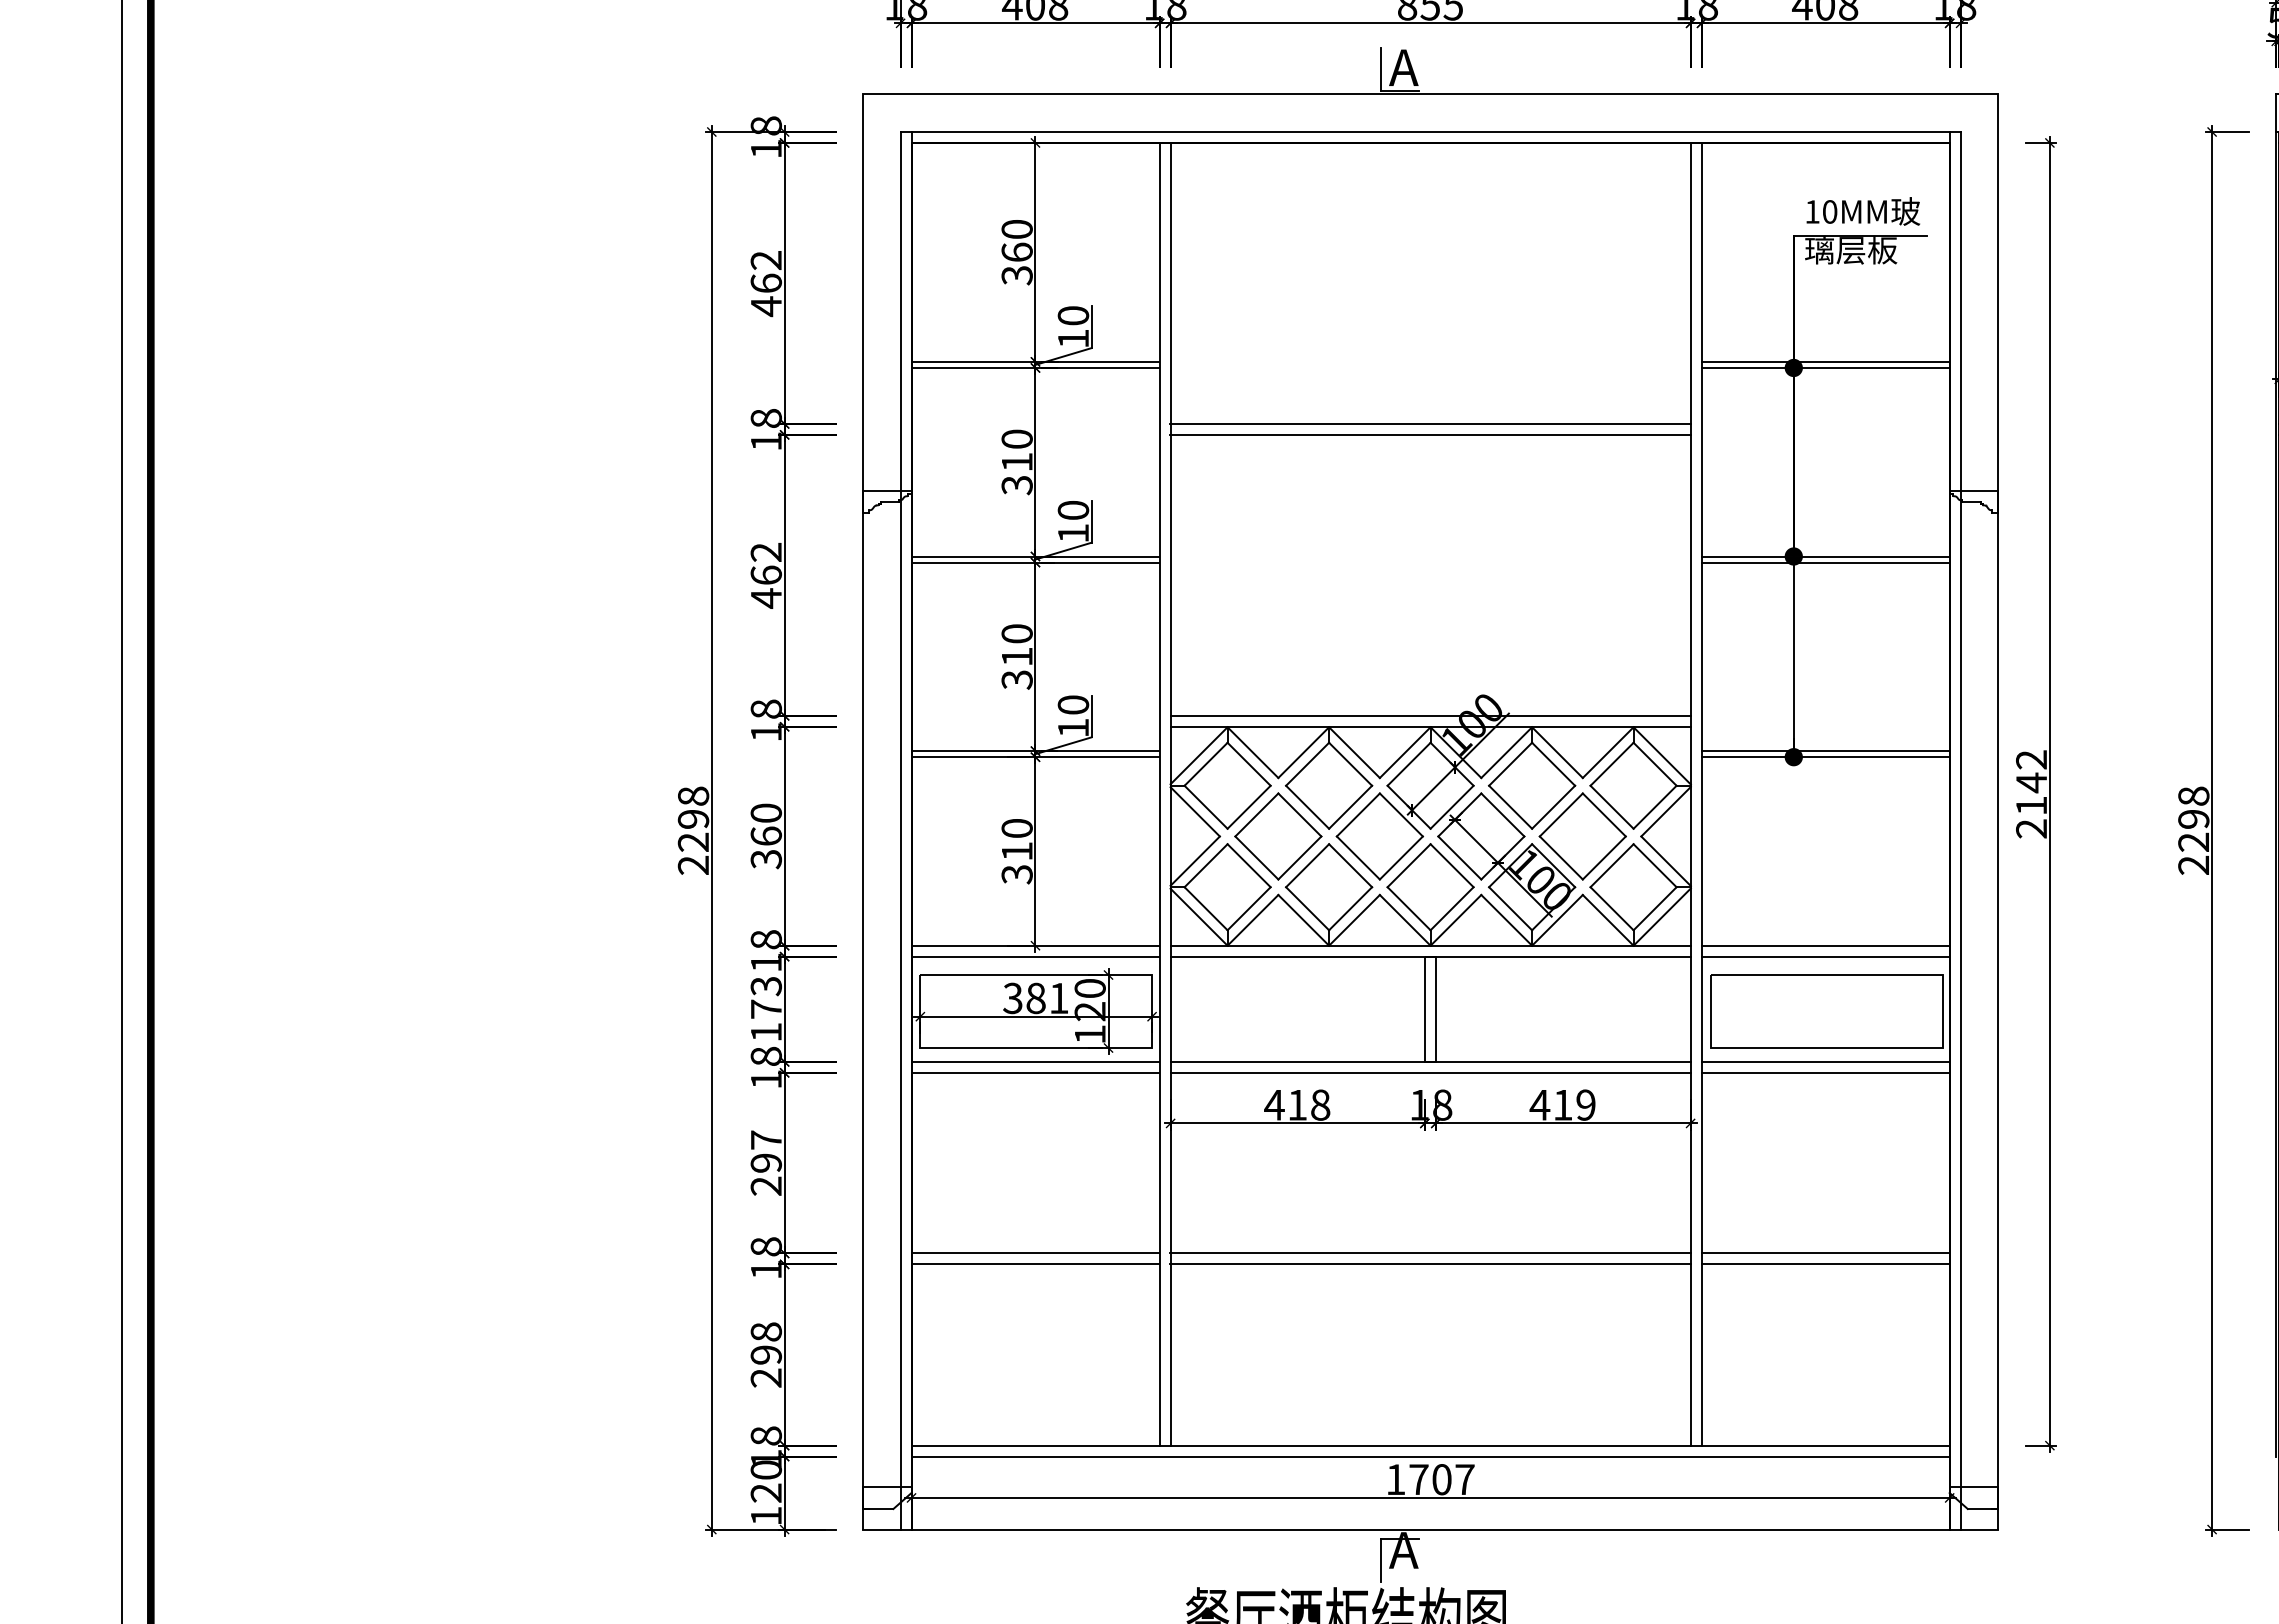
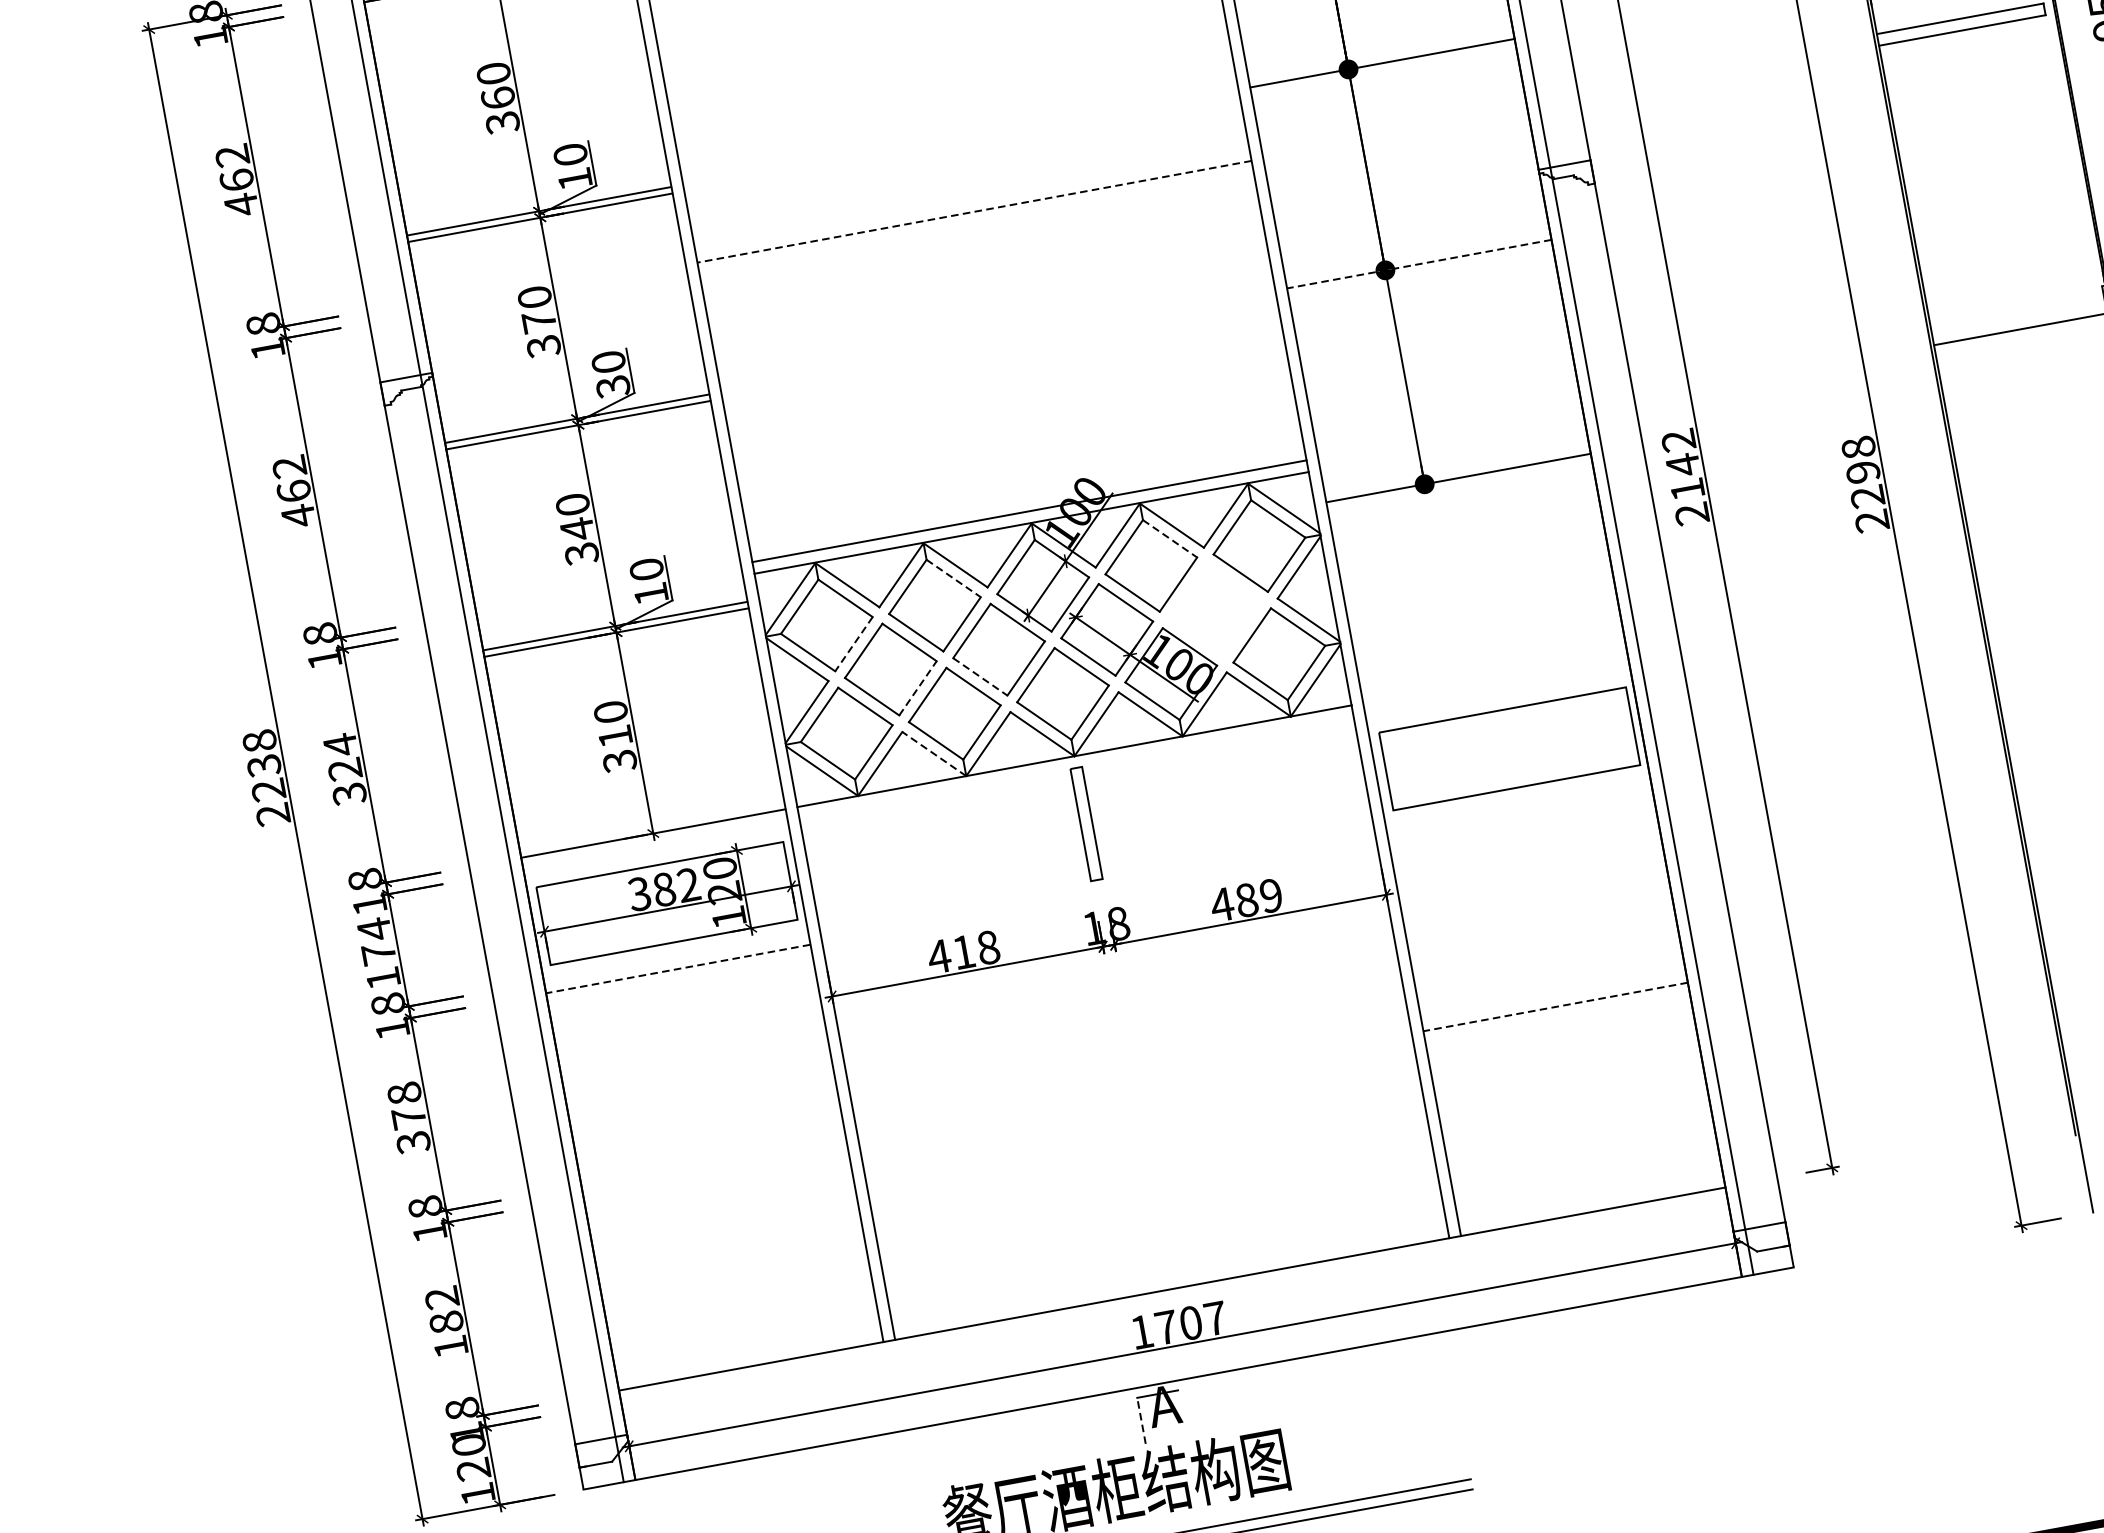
line: (1825, 361) -> (1381, 56), removed
line: (1430, 423) -> (972, 199), removed
line: (1429, 434) -> (973, 211), solid -> dashed
text: (1017, 461) -> (539, 320), 310 -> 370
text: (1073, 533) -> (613, 386), 10 -> 30
line: (1825, 556) -> (1419, 264), solid -> dashed
line: (1825, 562) -> (1420, 270), removed
text: (1017, 656) -> (577, 528), 310 -> 340
line: (1825, 751) -> (1457, 472), removed
line: (1350, 764) -> (953, 578), solid -> dashed
line: (1553, 764) -> (1170, 539), solid -> dashed
line: (1248, 807) -> (853, 644), solid -> dashed
text: (693, 819) -> (264, 765), 2298 -> 2238
text: (766, 824) -> (342, 756), 360 -> 324
part: (1582, 836) -> (1214, 610), removed
line: (1300, 857) -> (918, 687), solid -> dashed
line: (1358, 858) -> (980, 677), solid -> dashed
line: (1303, 920) -> (934, 754), solid -> dashed
line: (1825, 945) -> (1495, 678), removed
line: (1035, 956) -> (655, 845), removed
line: (1430, 956) -> (1076, 767), removed
line: (1825, 956) -> (1497, 690), removed
text: (765, 986) -> (373, 929), 173 -> 174
text: (1058, 997) -> (688, 884), 381 -> 382
line: (1035, 1061) -> (676, 956), removed
line: (1430, 1061) -> (1097, 879), removed
line: (1825, 1061) -> (1517, 802), removed
line: (1035, 1072) -> (678, 968), solid -> dashed
line: (1430, 1072) -> (1099, 891), removed
line: (1825, 1072) -> (1520, 814), removed
text: (1562, 1104) -> (1246, 899), 419 -> 489
text: (766, 1163) -> (409, 1118), 297 -> 378
line: (1035, 1253) -> (713, 1161), removed
line: (1430, 1253) -> (1134, 1084), removed
line: (1825, 1253) -> (1555, 1007), solid -> dashed
line: (1035, 1264) -> (715, 1173), removed
line: (1430, 1264) -> (1136, 1096), removed
line: (1825, 1264) -> (1557, 1018), removed
text: (765, 1354) -> (445, 1322), 298 -> 182
line: (1430, 1456) -> (1174, 1300), removed
line: (1380, 1560) -> (1141, 1421), solid -> dashed

